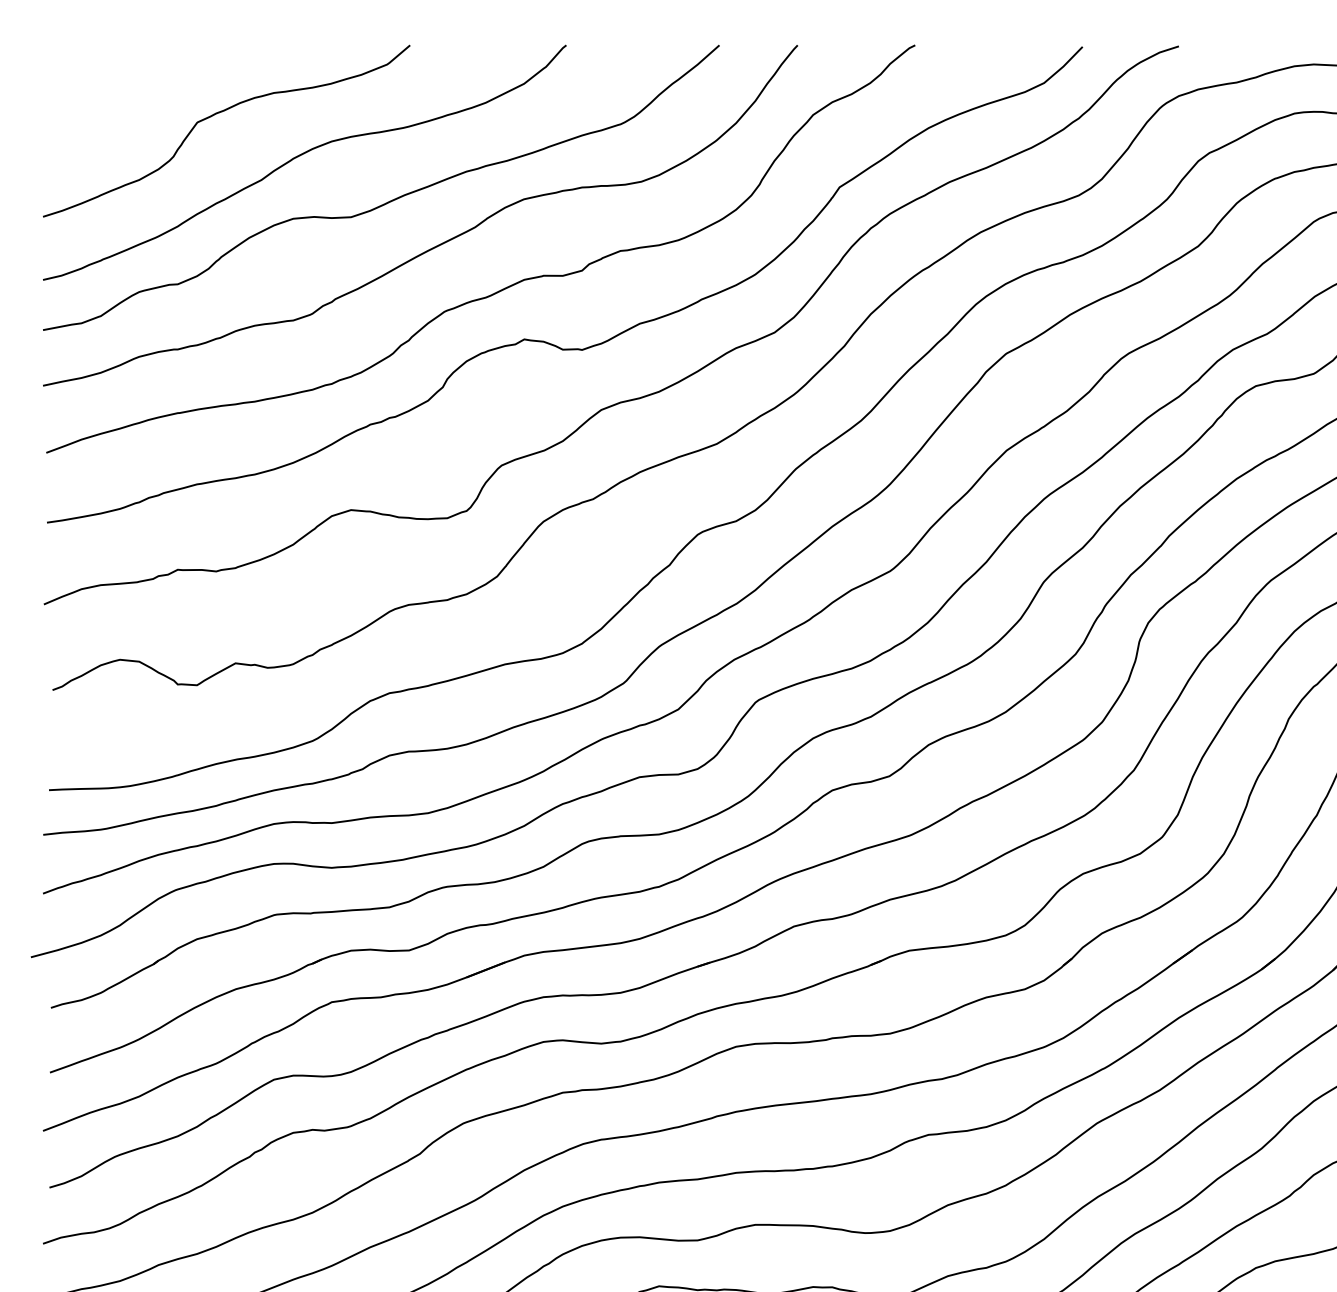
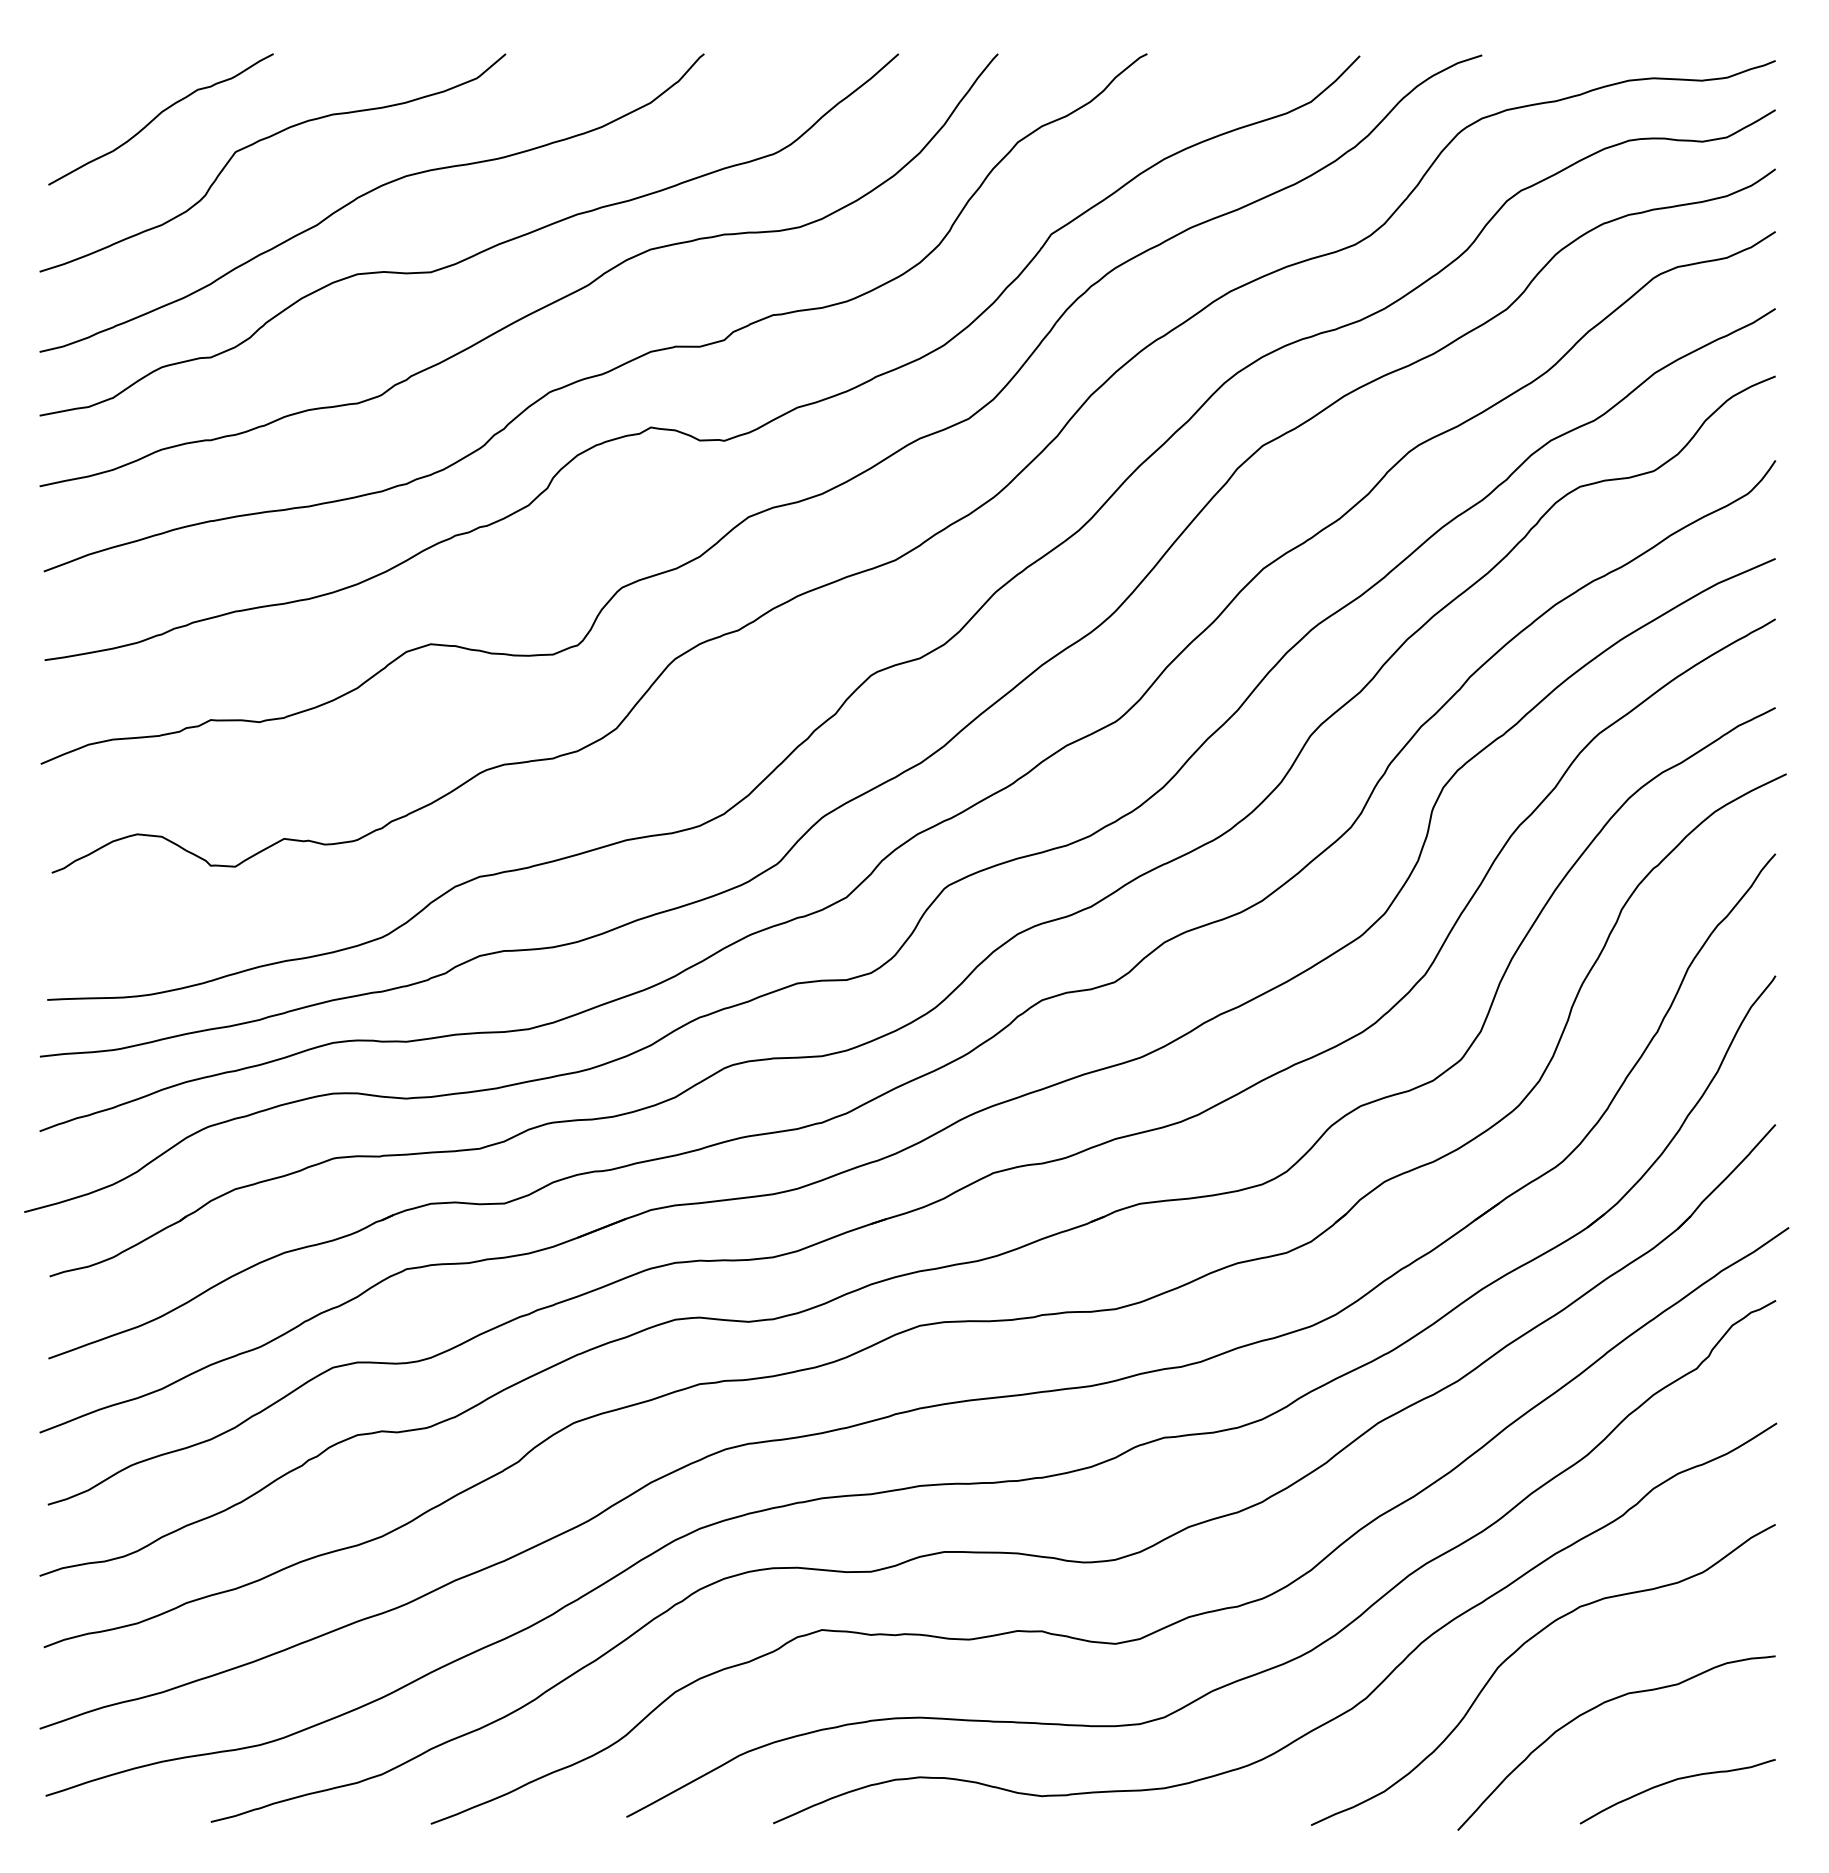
curve: (136, 94) -> (158, 116), added

